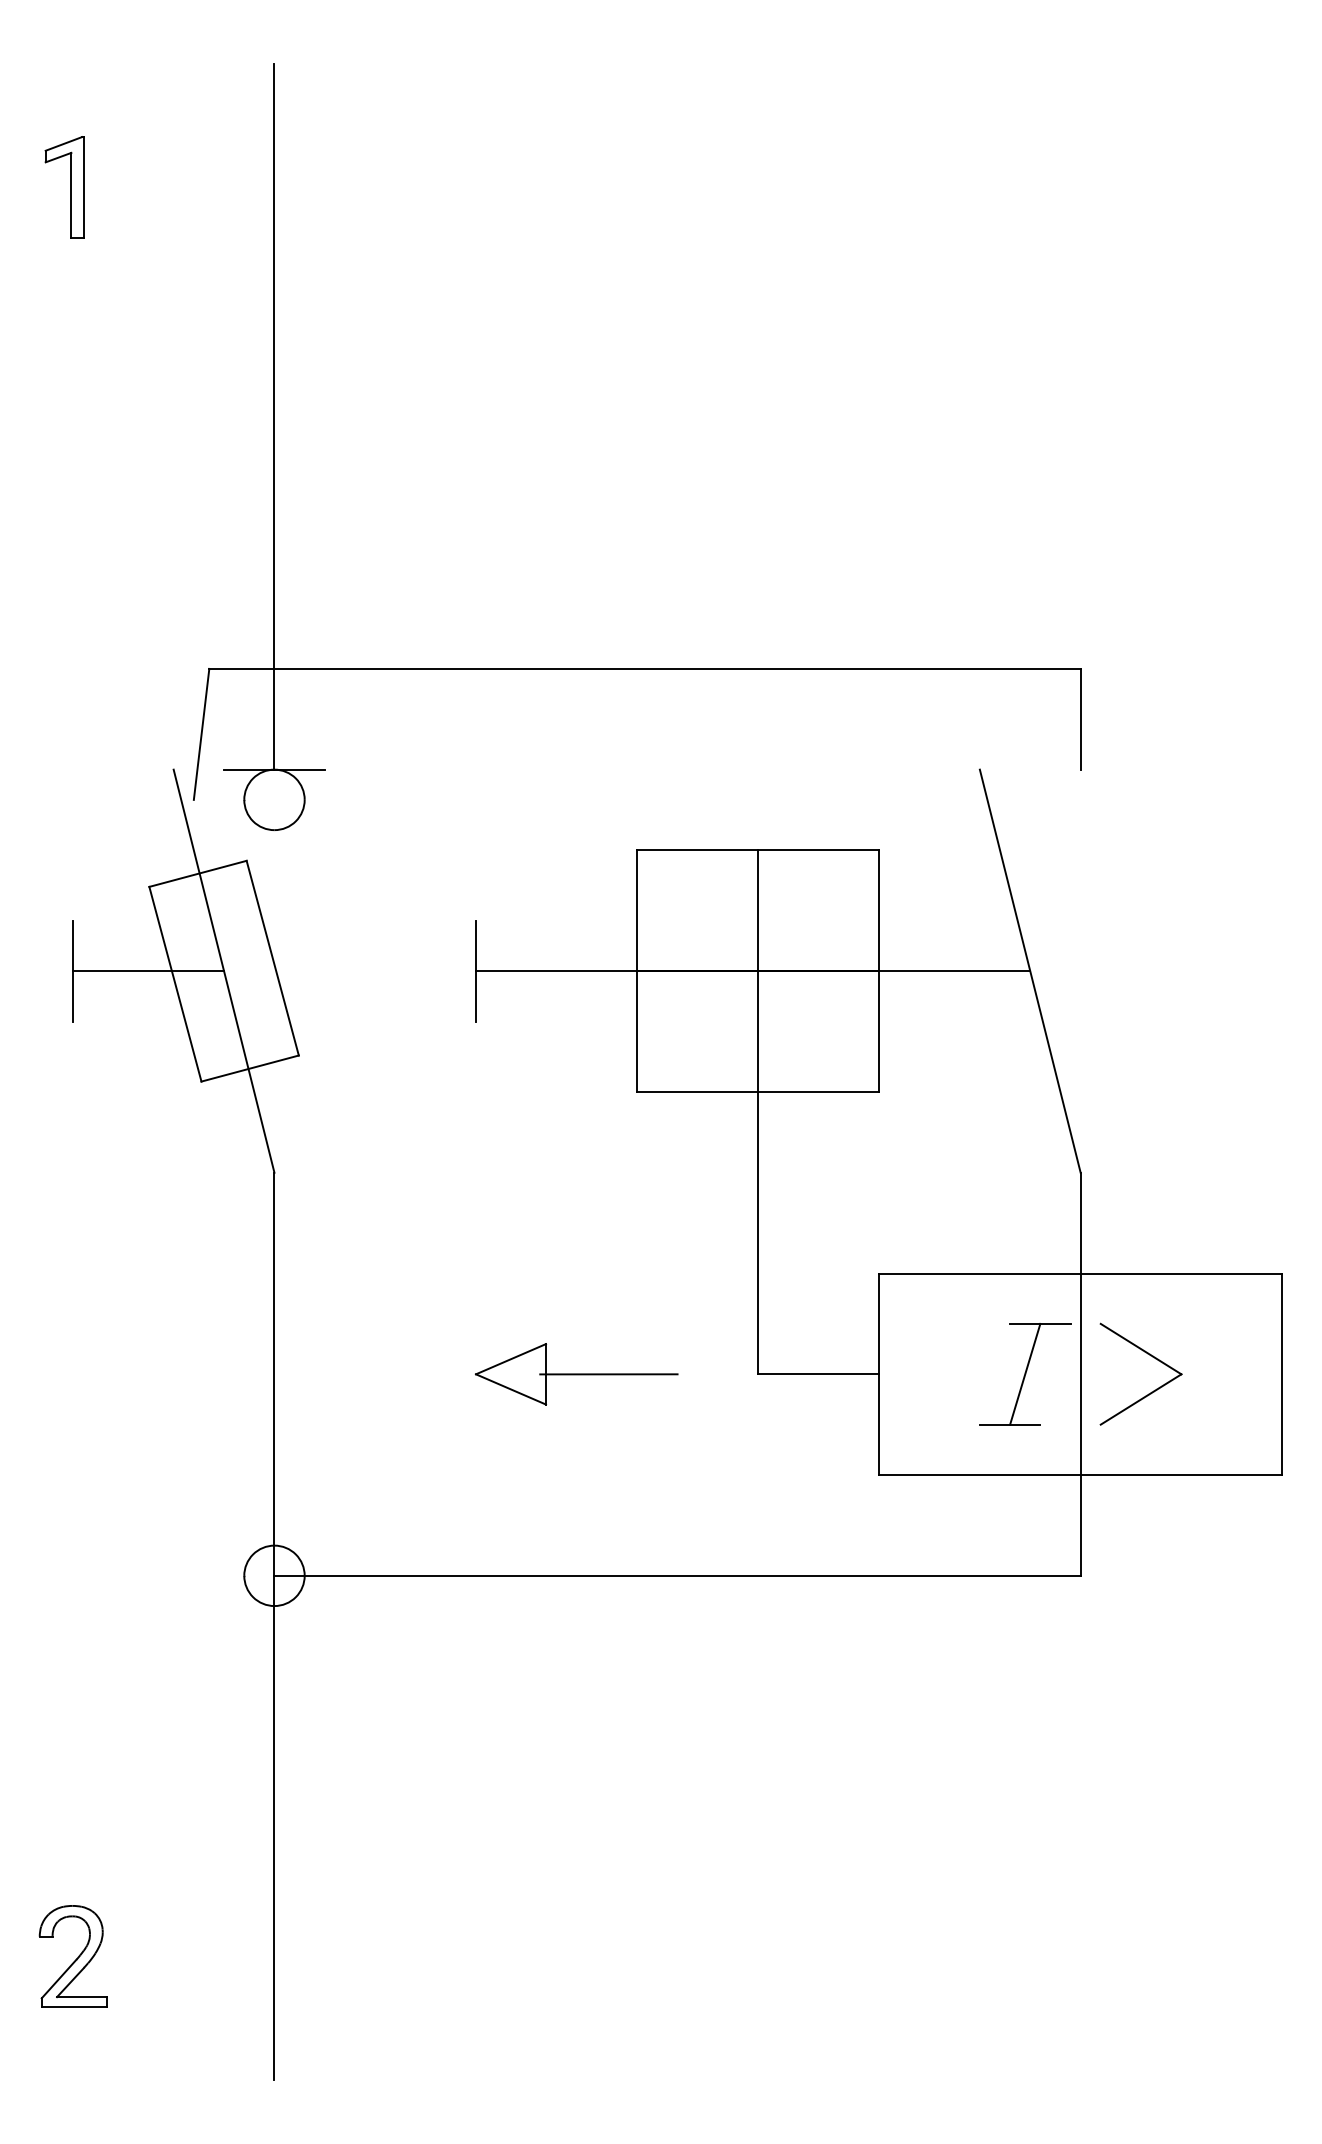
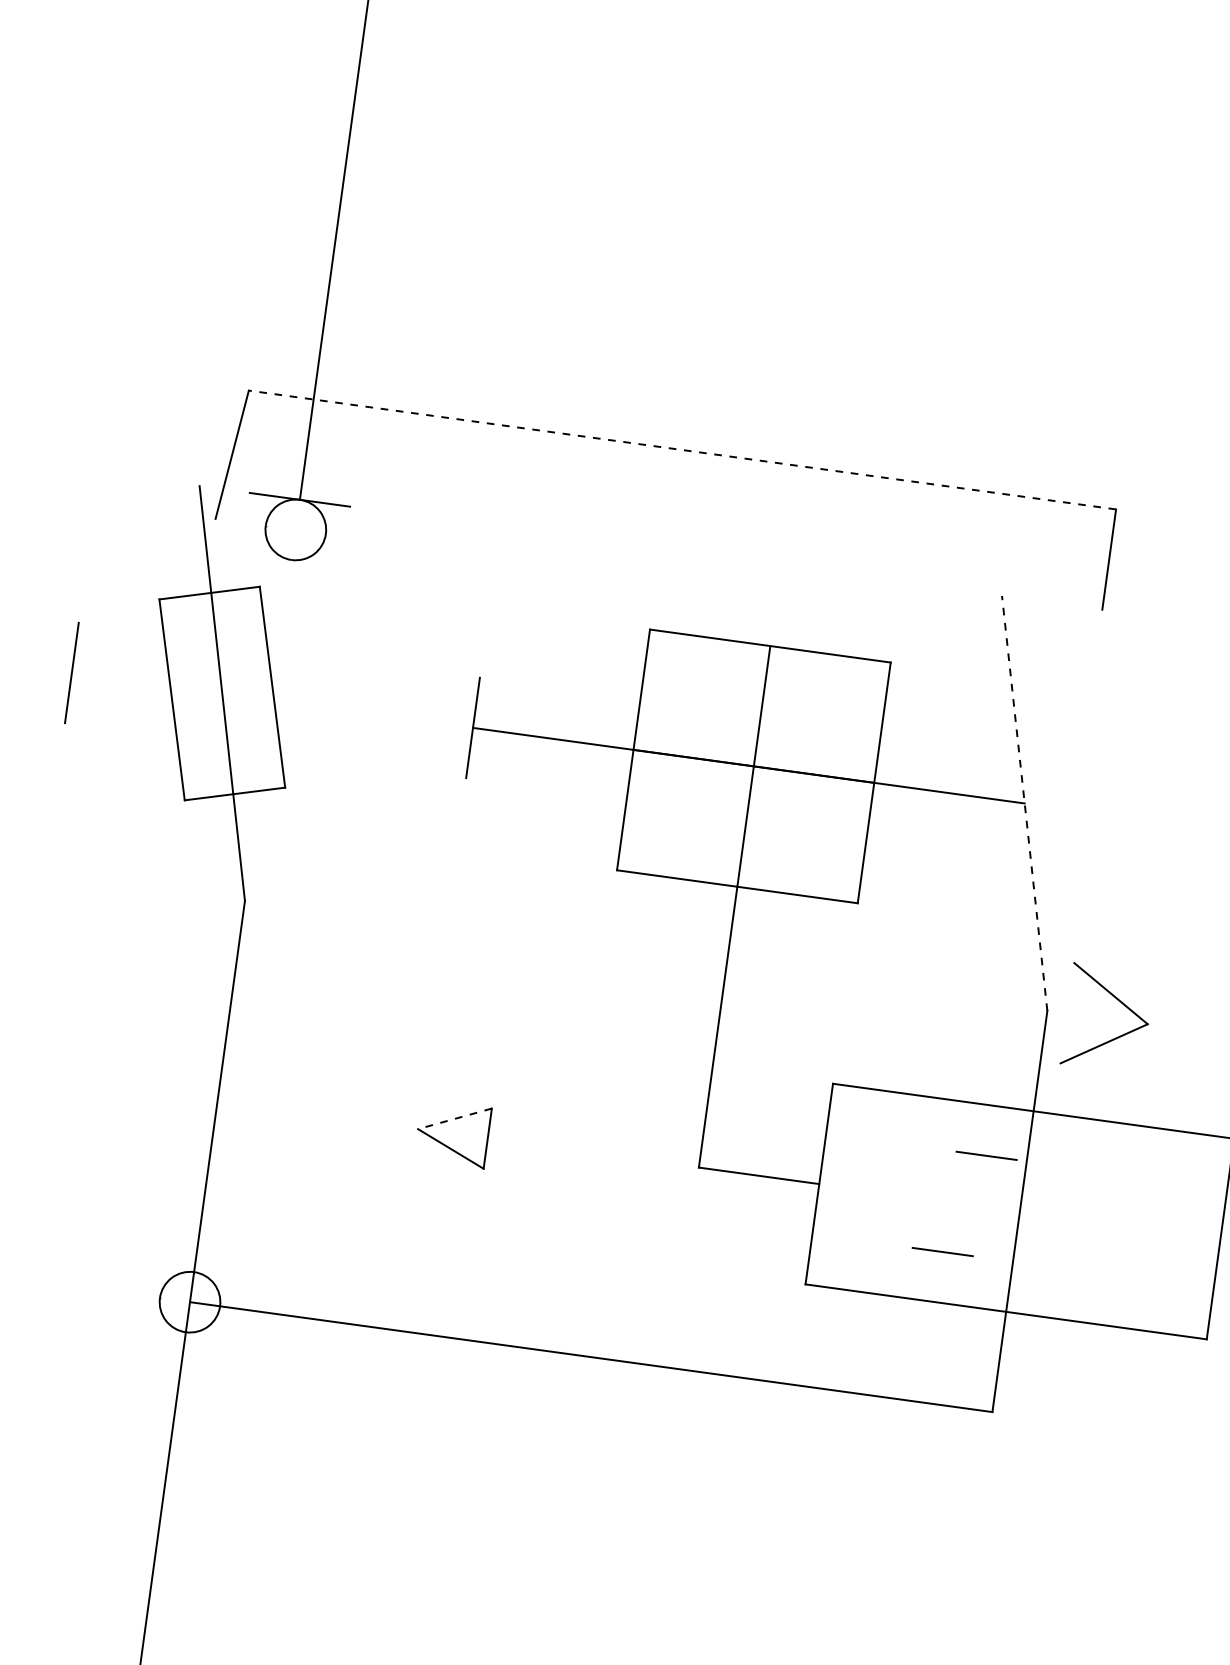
line: (645, 668) -> (683, 449), solid -> dashed
line: (148, 971) -> (147, 683), removed
line: (1030, 971) -> (1024, 803), solid -> dashed
part: (1150, 1356) -> (1119, 1002), moved
line: (510, 1359) -> (454, 1119), solid -> dashed
line: (1025, 1373) -> (965, 1203), removed
line: (608, 1374) -> (549, 1147), removed

